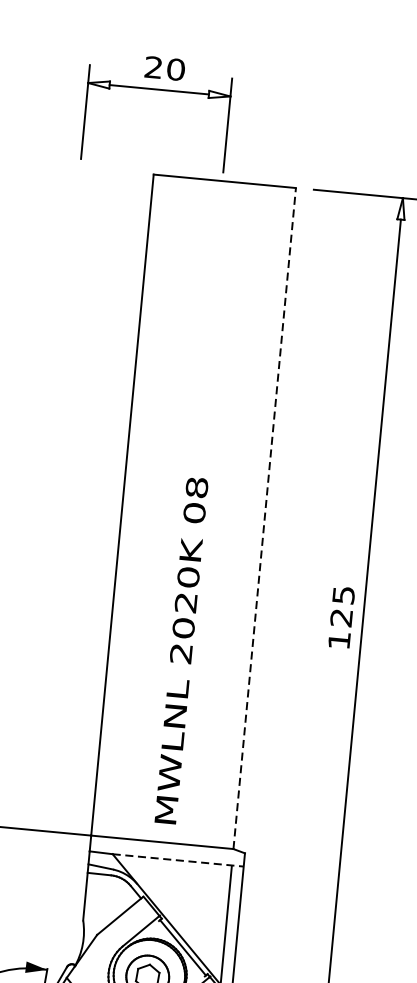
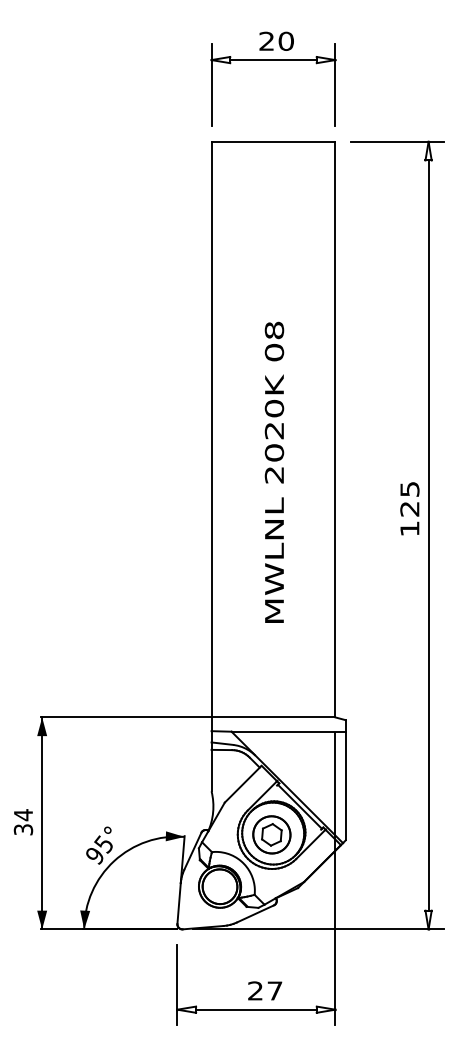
part: (159, 90) -> (273, 60), moved
line: (264, 518) -> (335, 429), dashed -> solid
text: (181, 649) -> (274, 471), moved
line: (179, 860) -> (289, 731), dashed -> solid

